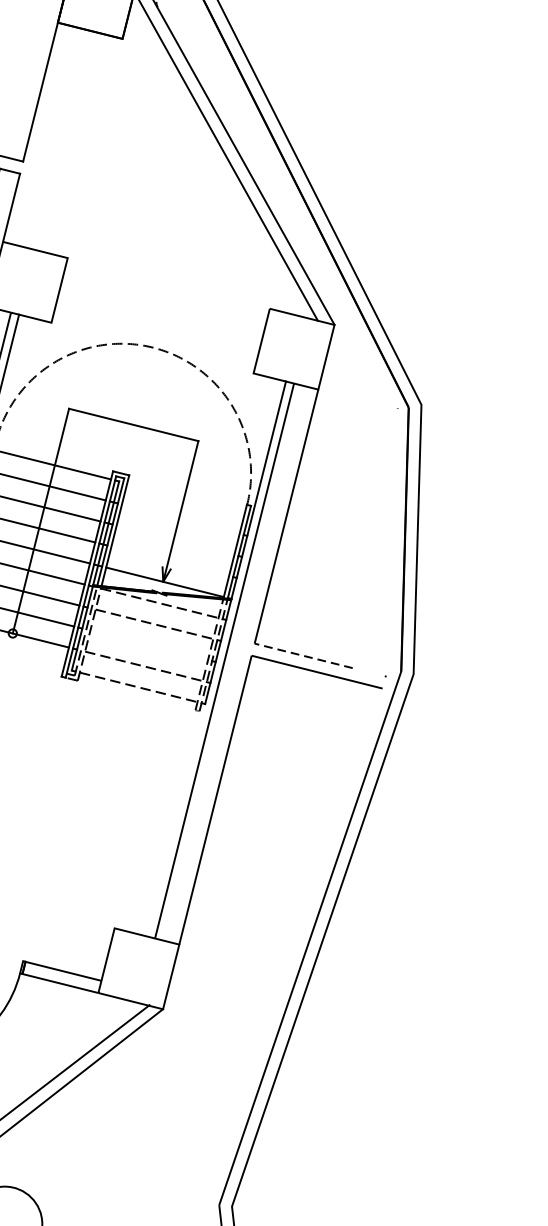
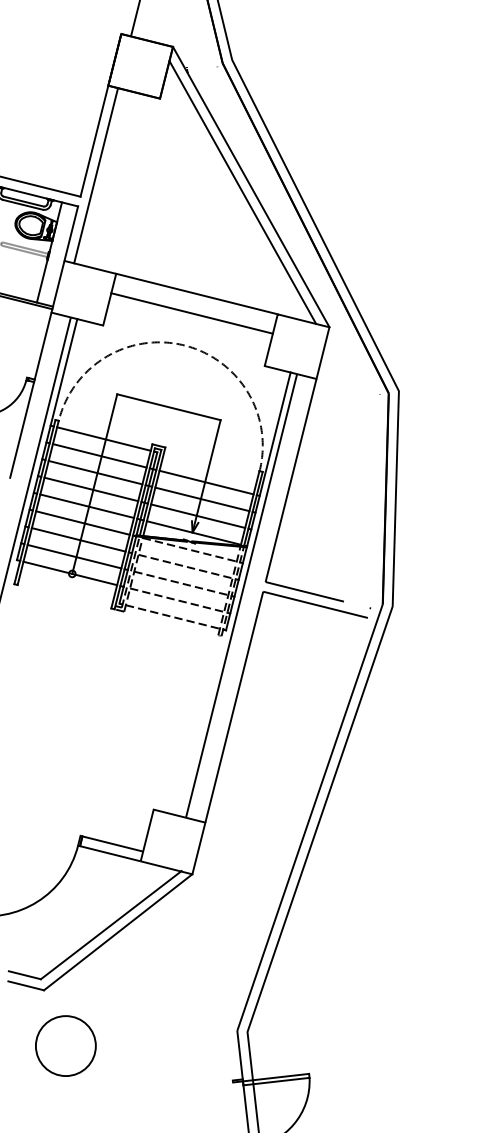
line: (43, 135) -> (96, 175), added
line: (168, 282) -> (196, 293), added
line: (161, 307) -> (191, 313), added
line: (180, 519) -> (206, 482), added
line: (175, 540) -> (202, 499), added
line: (170, 560) -> (198, 515), added
line: (149, 645) -> (181, 583), added
line: (303, 655) -> (304, 591), dashed -> solid

